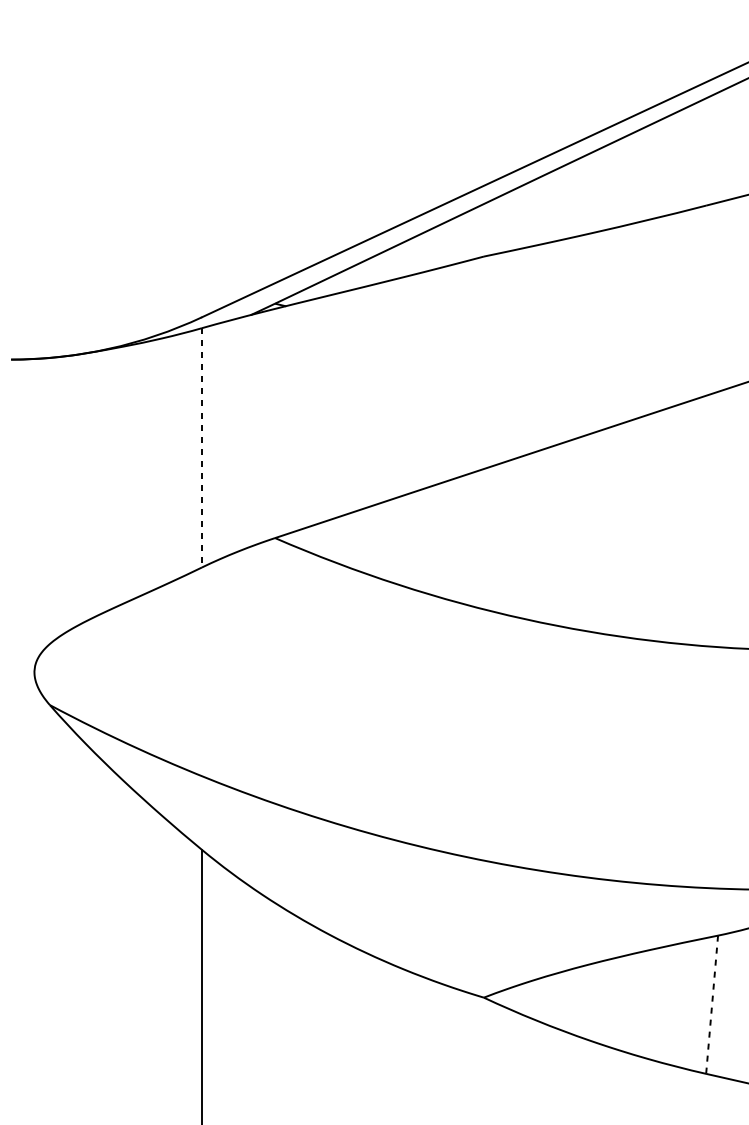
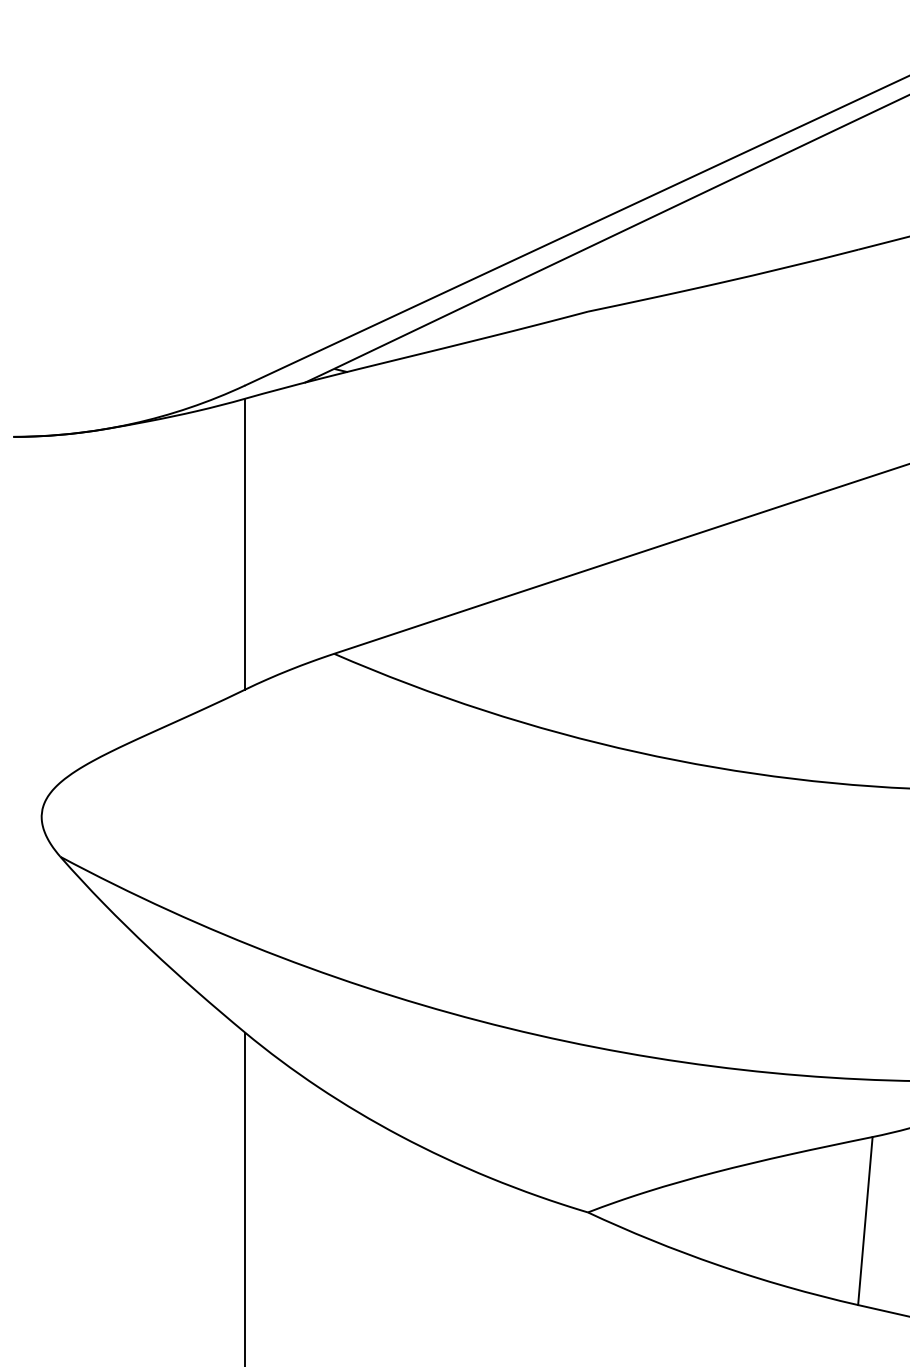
line: (202, 448) -> (245, 544), dashed -> solid
line: (712, 1005) -> (865, 1221), dashed -> solid

